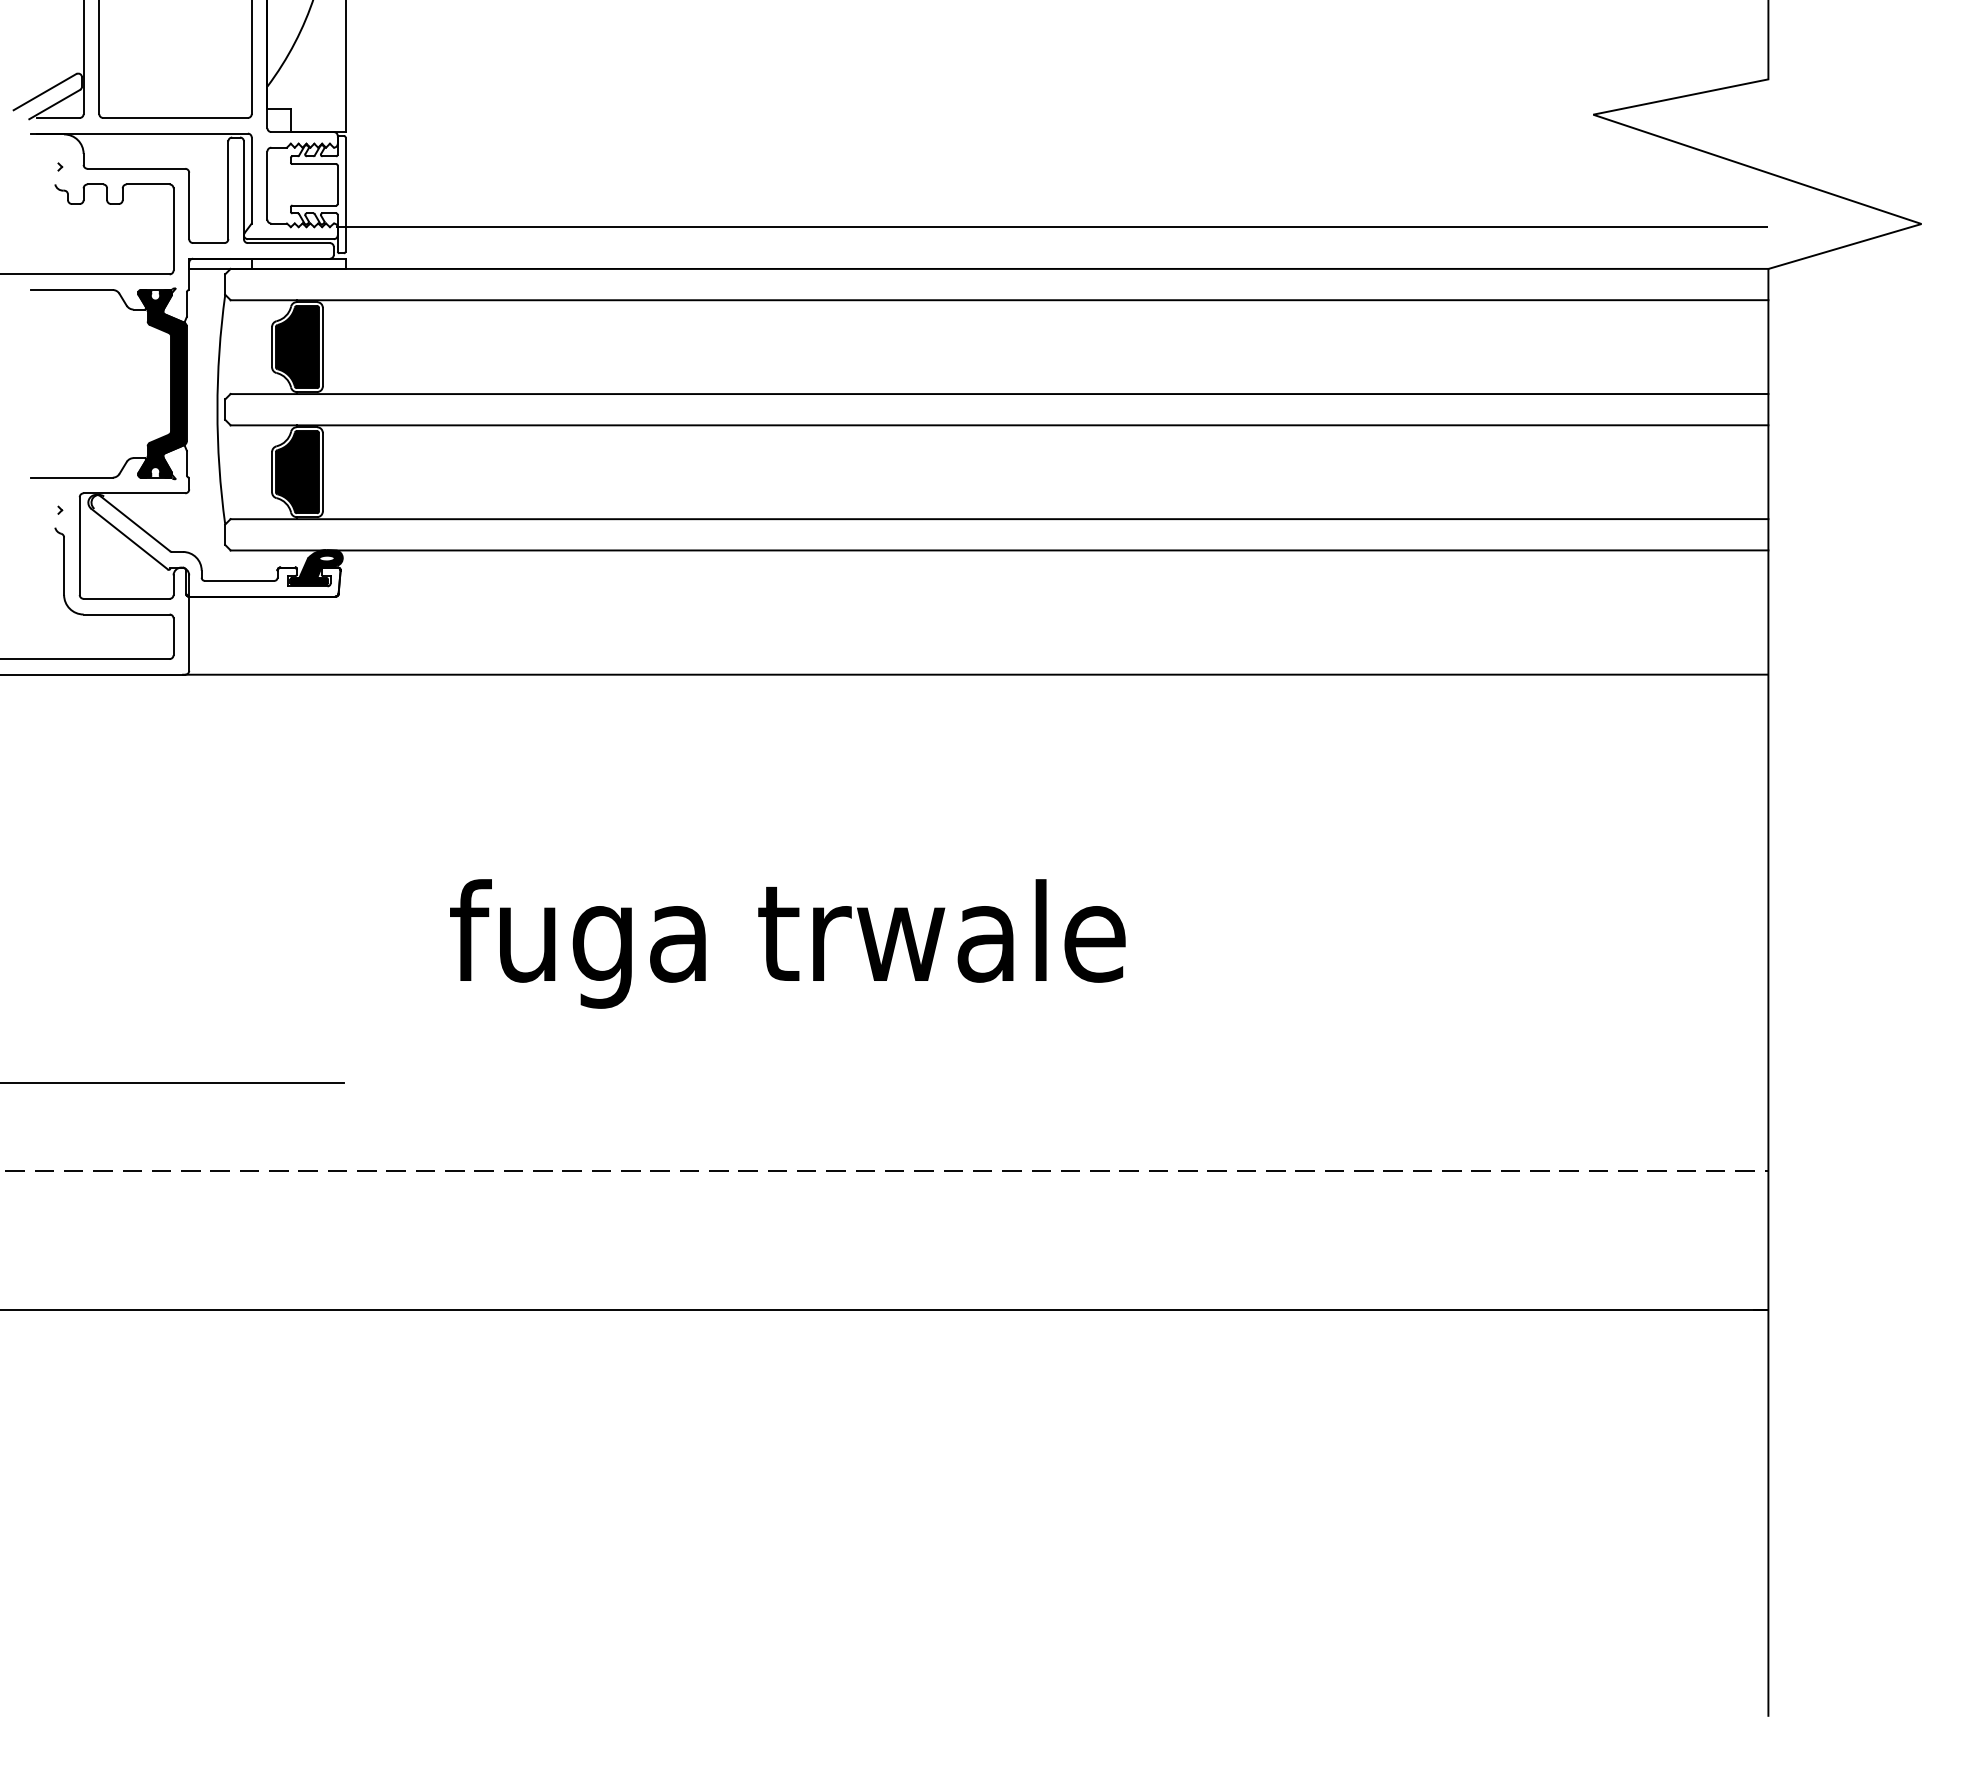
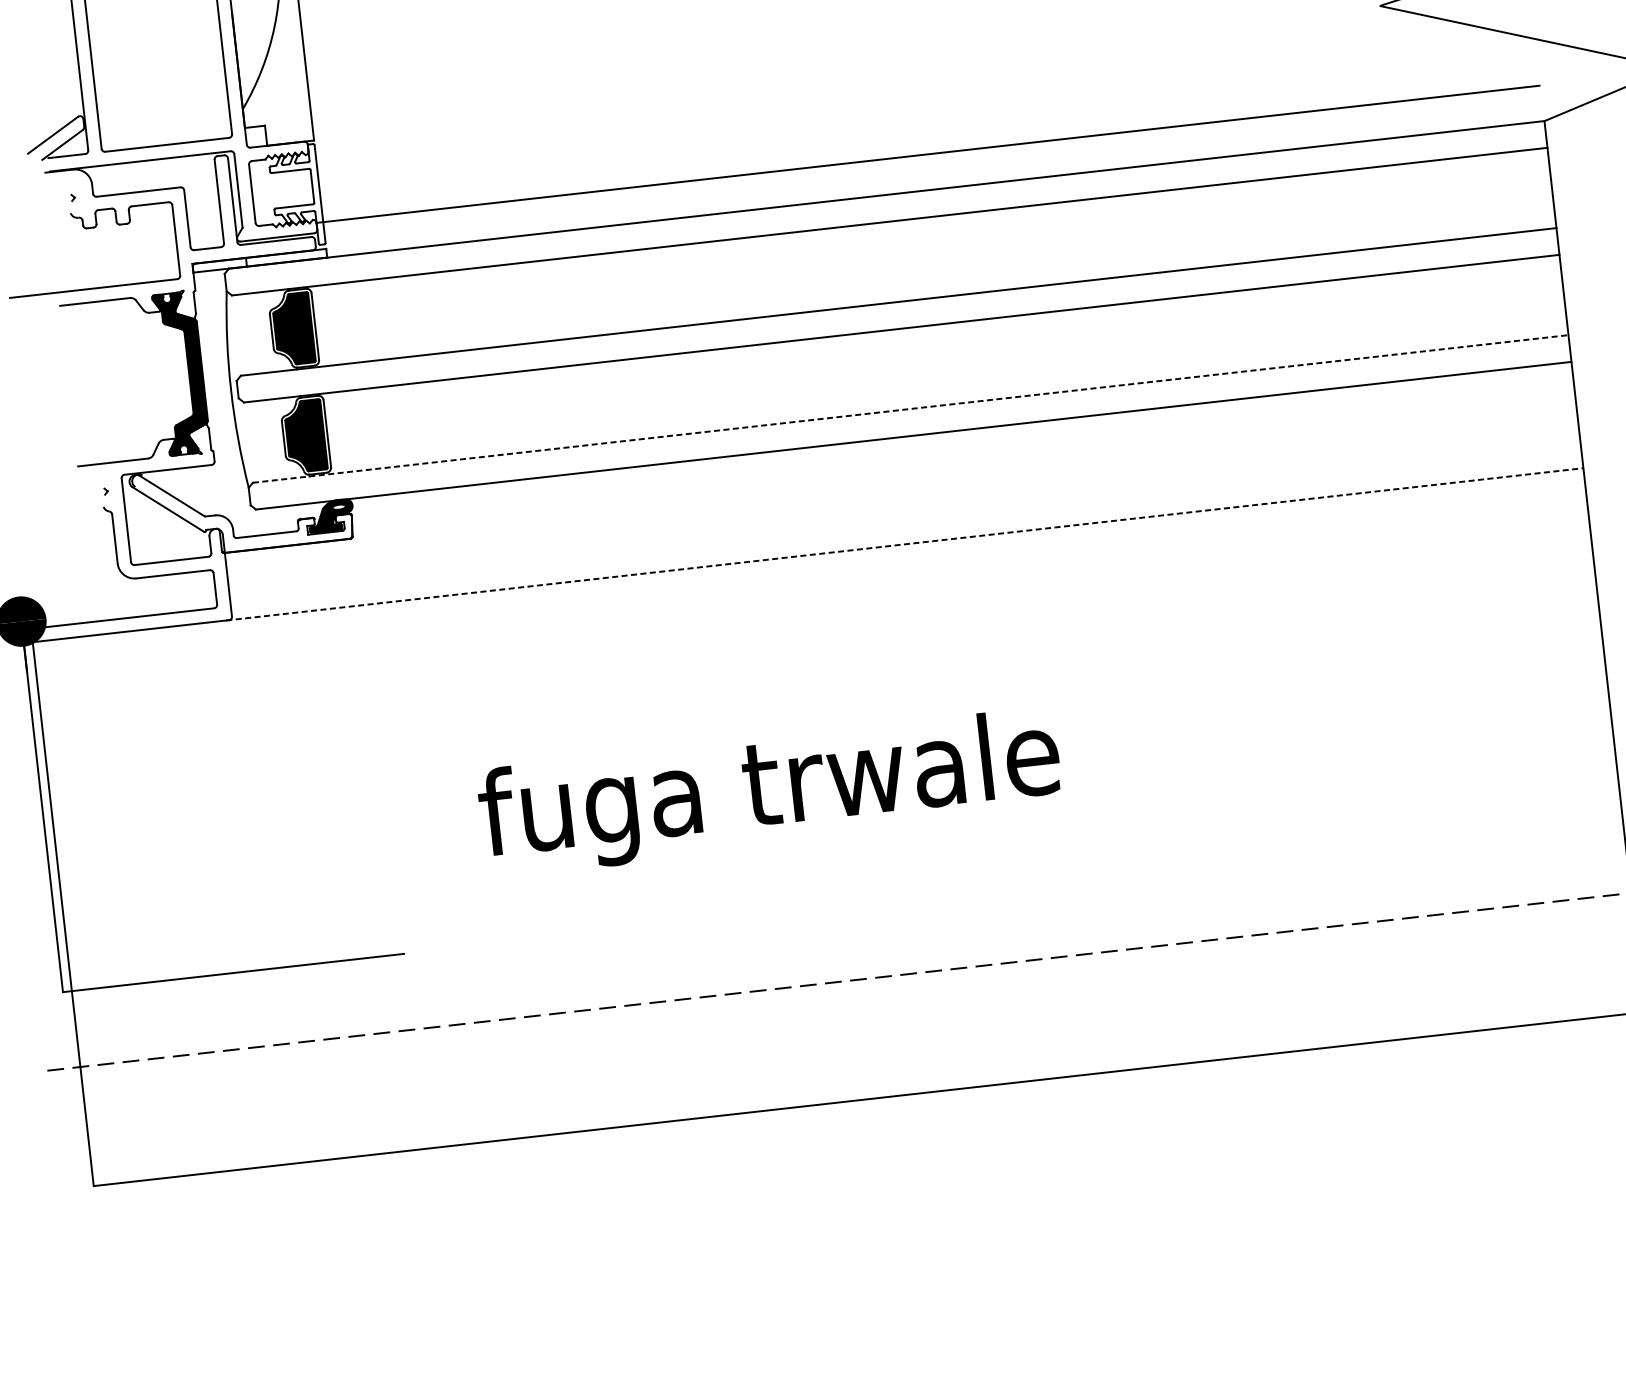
line: (999, 519) -> (910, 409), solid -> dashed
line: (975, 674) -> (905, 544), solid -> dashed

